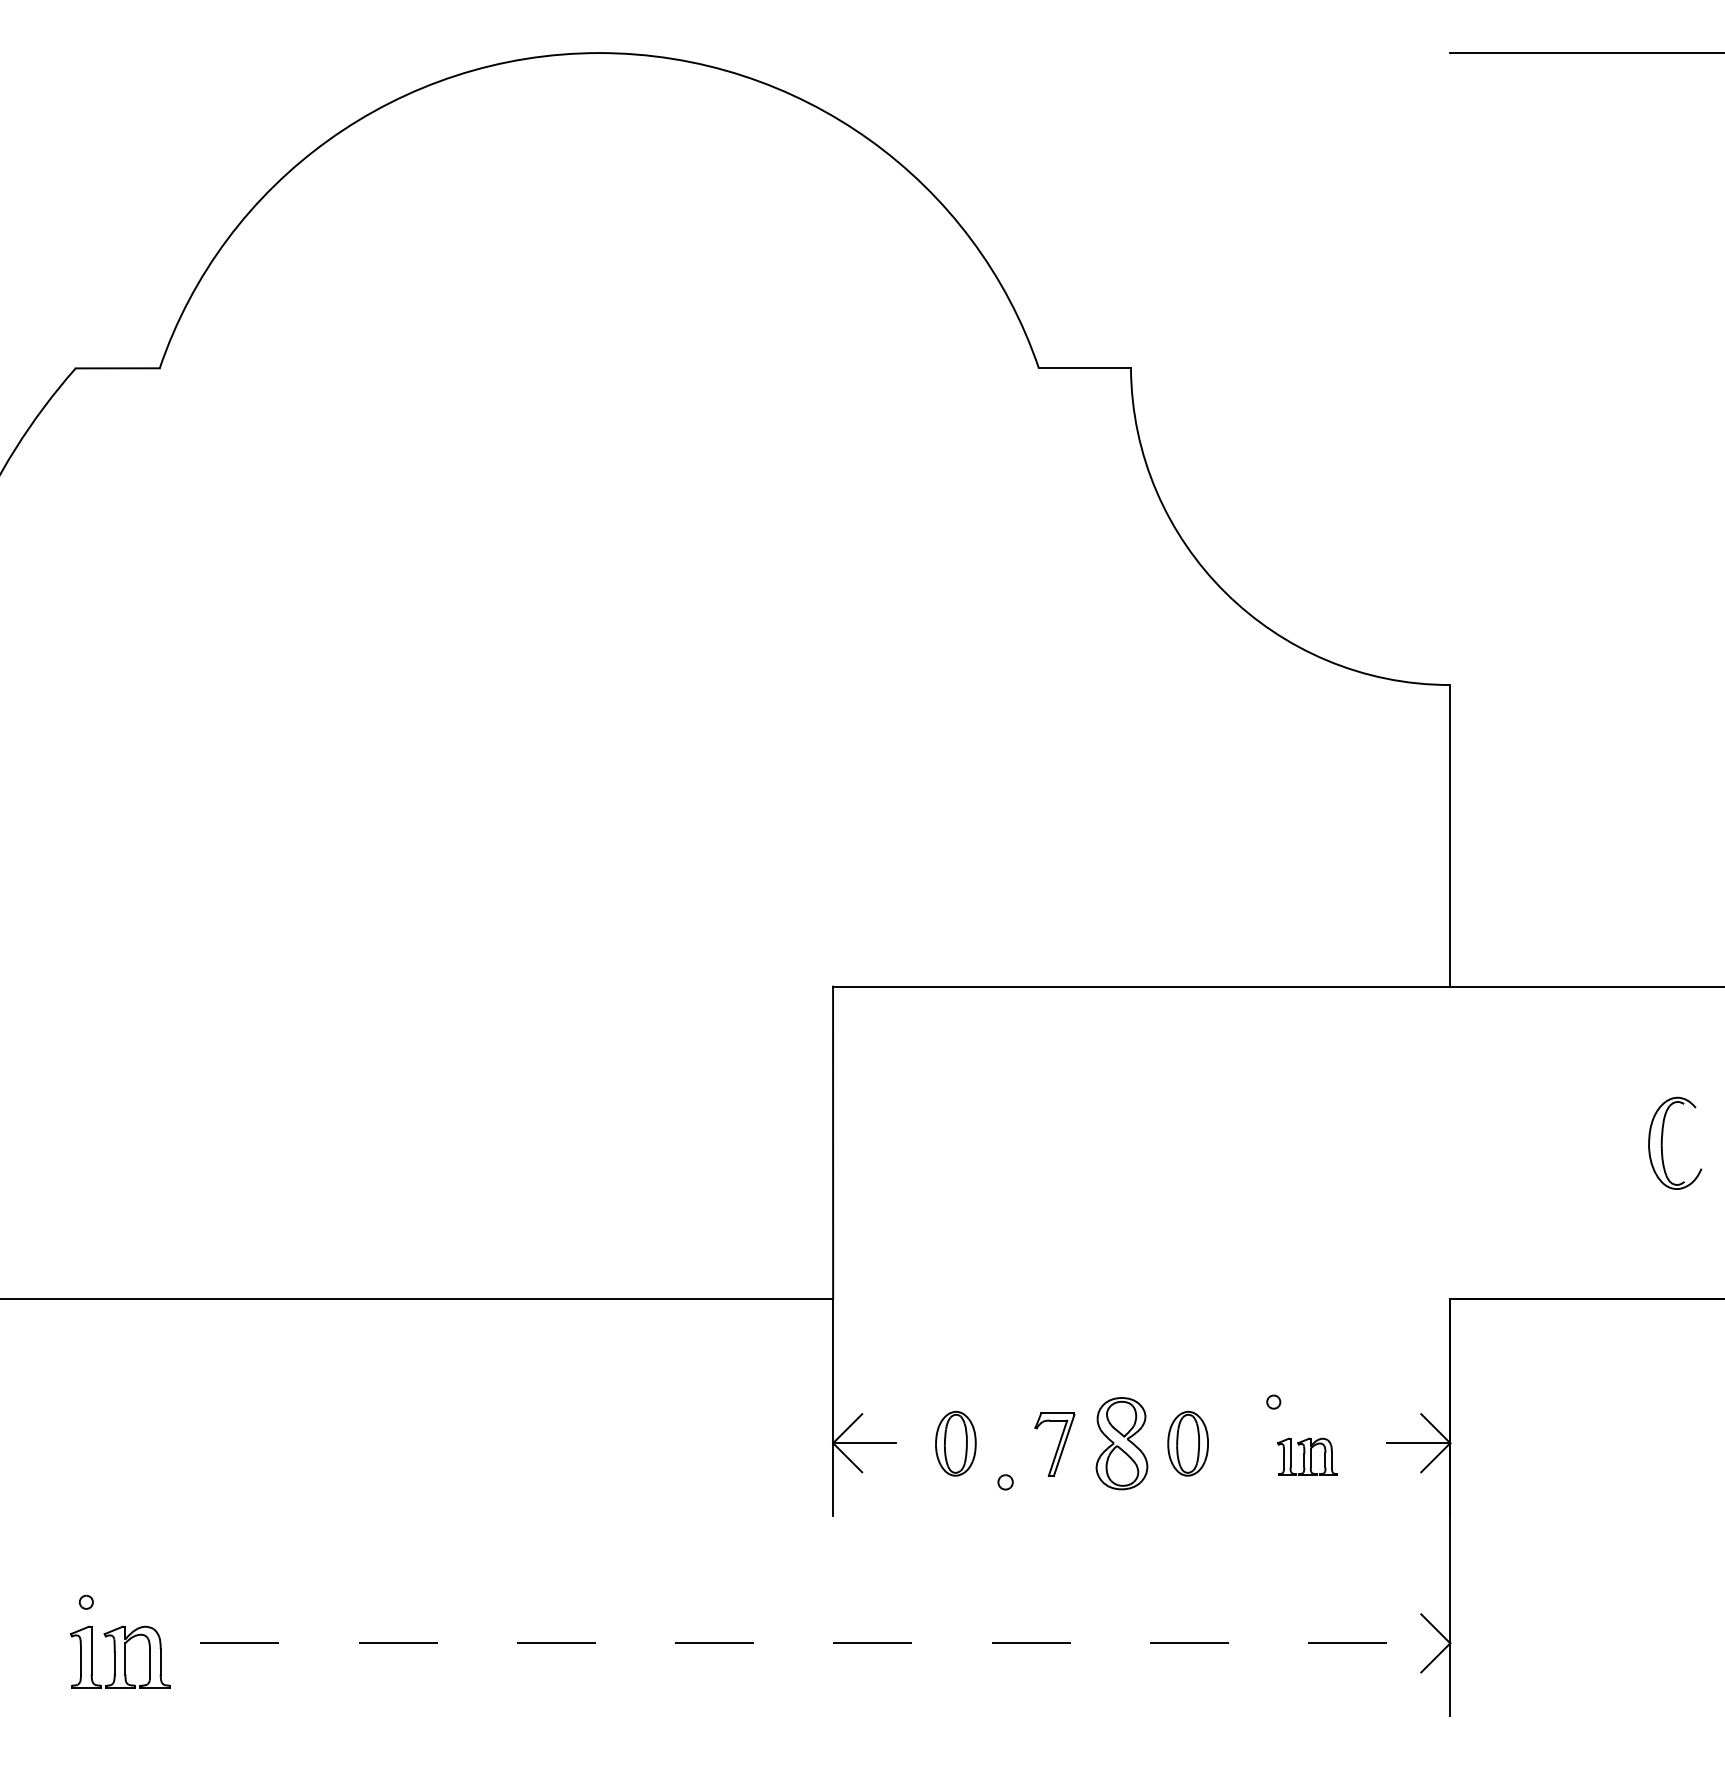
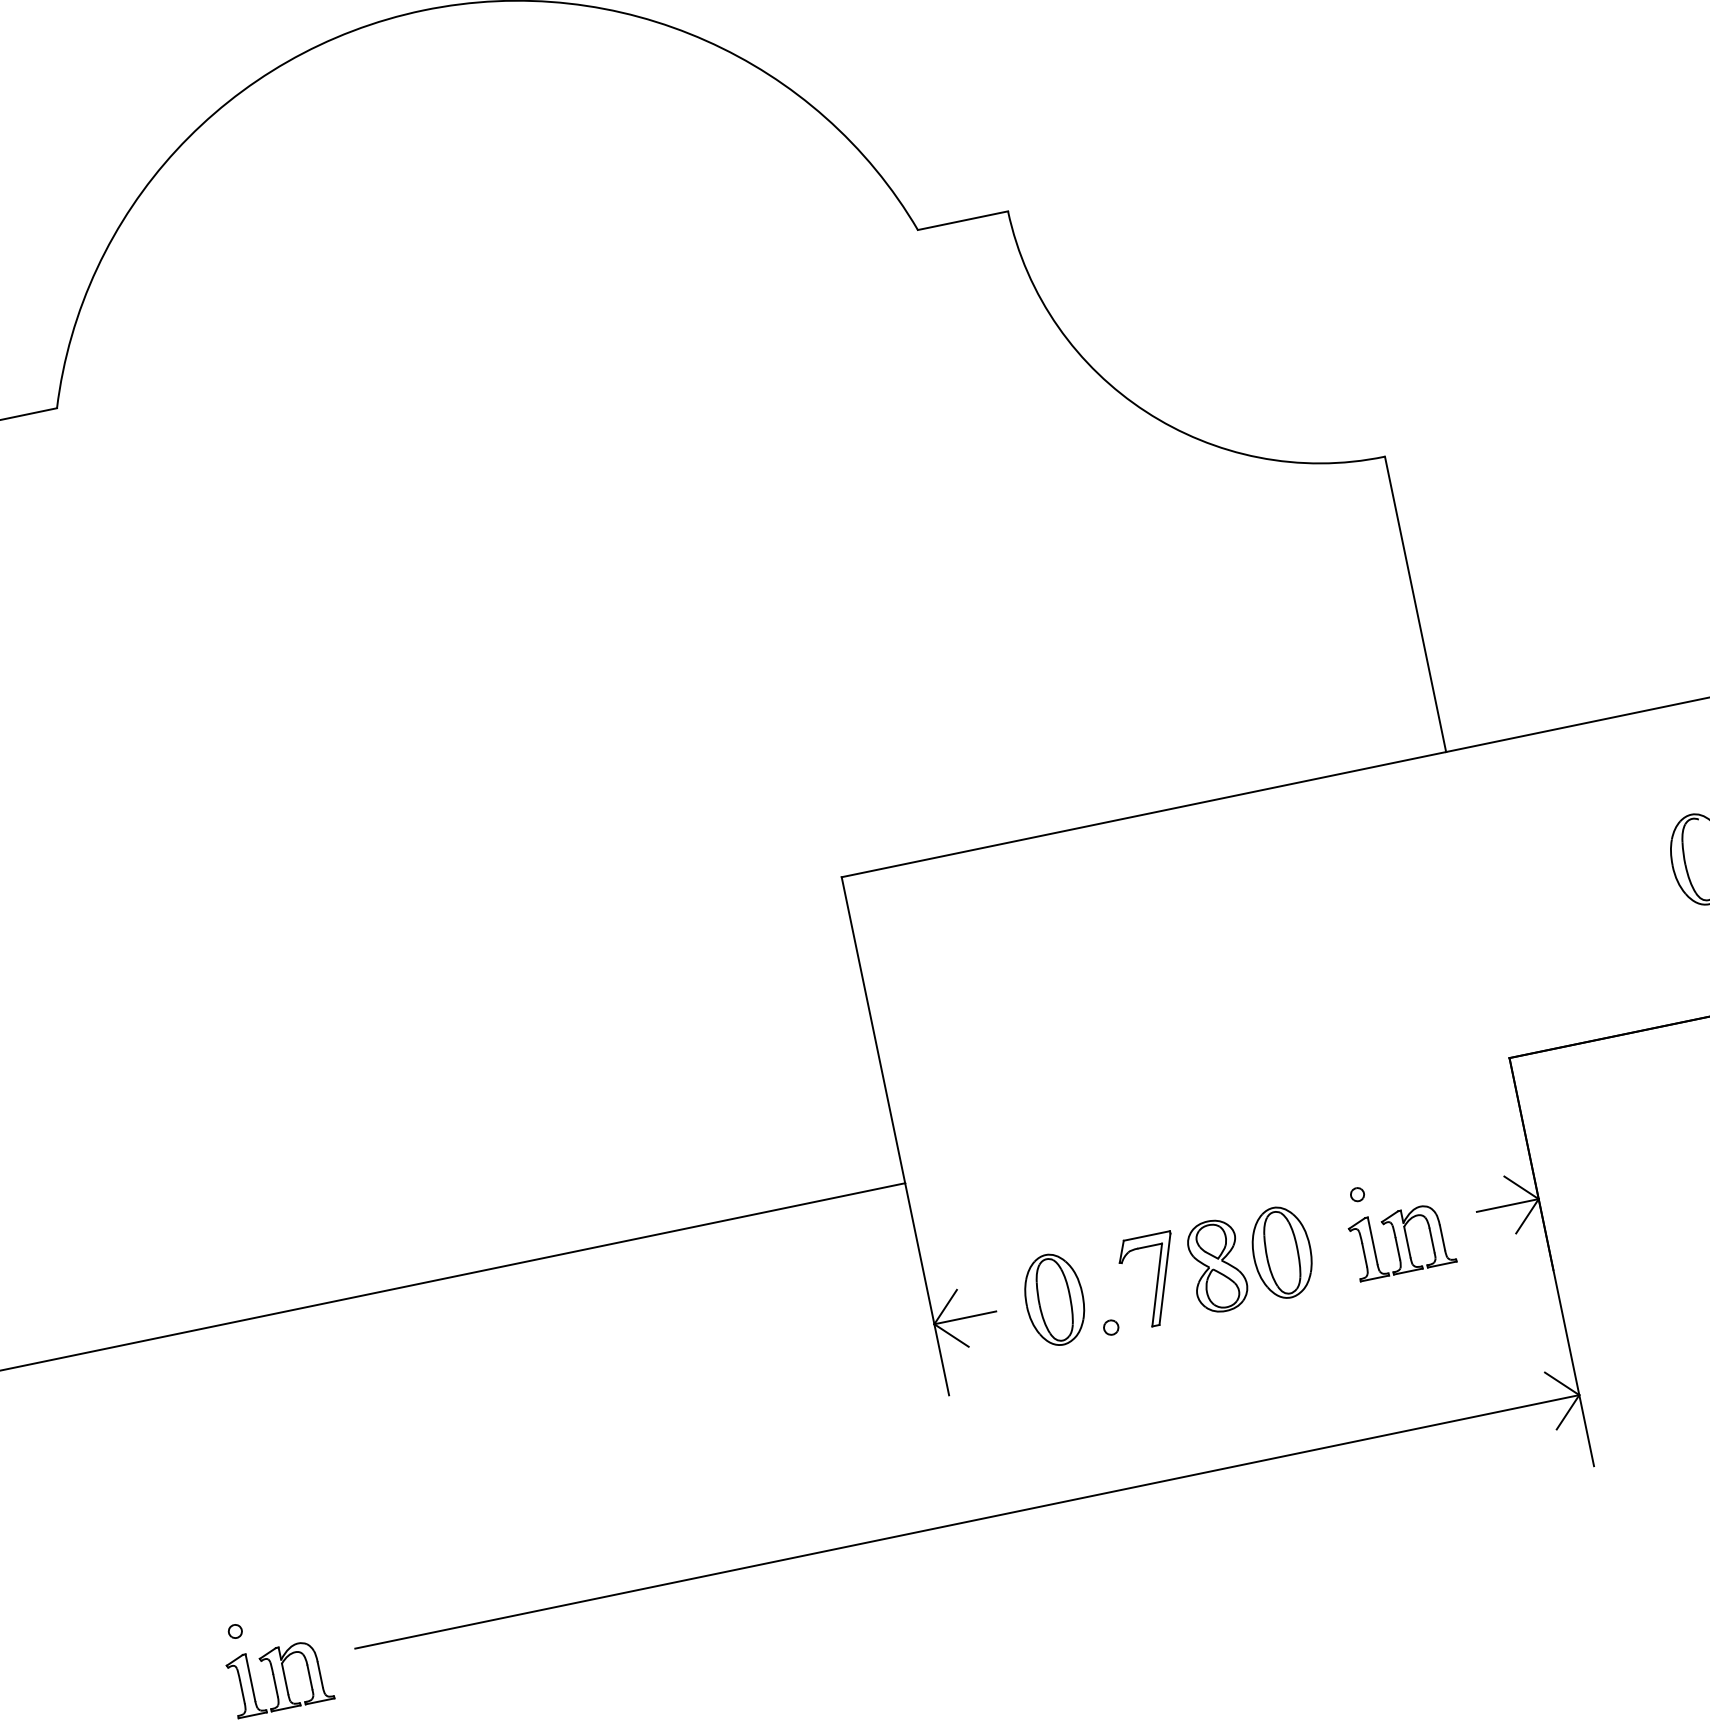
part: (955, 1443) -> (1054, 1299), size x1.43
part: (1187, 1443) -> (1281, 1252), size x1.43
part: (1054, 1444) -> (1151, 1280), size x1.43
part: (1307, 1456) -> (1401, 1241), size x1.67
line: (825, 1643) -> (967, 1521), dashed -> solid

